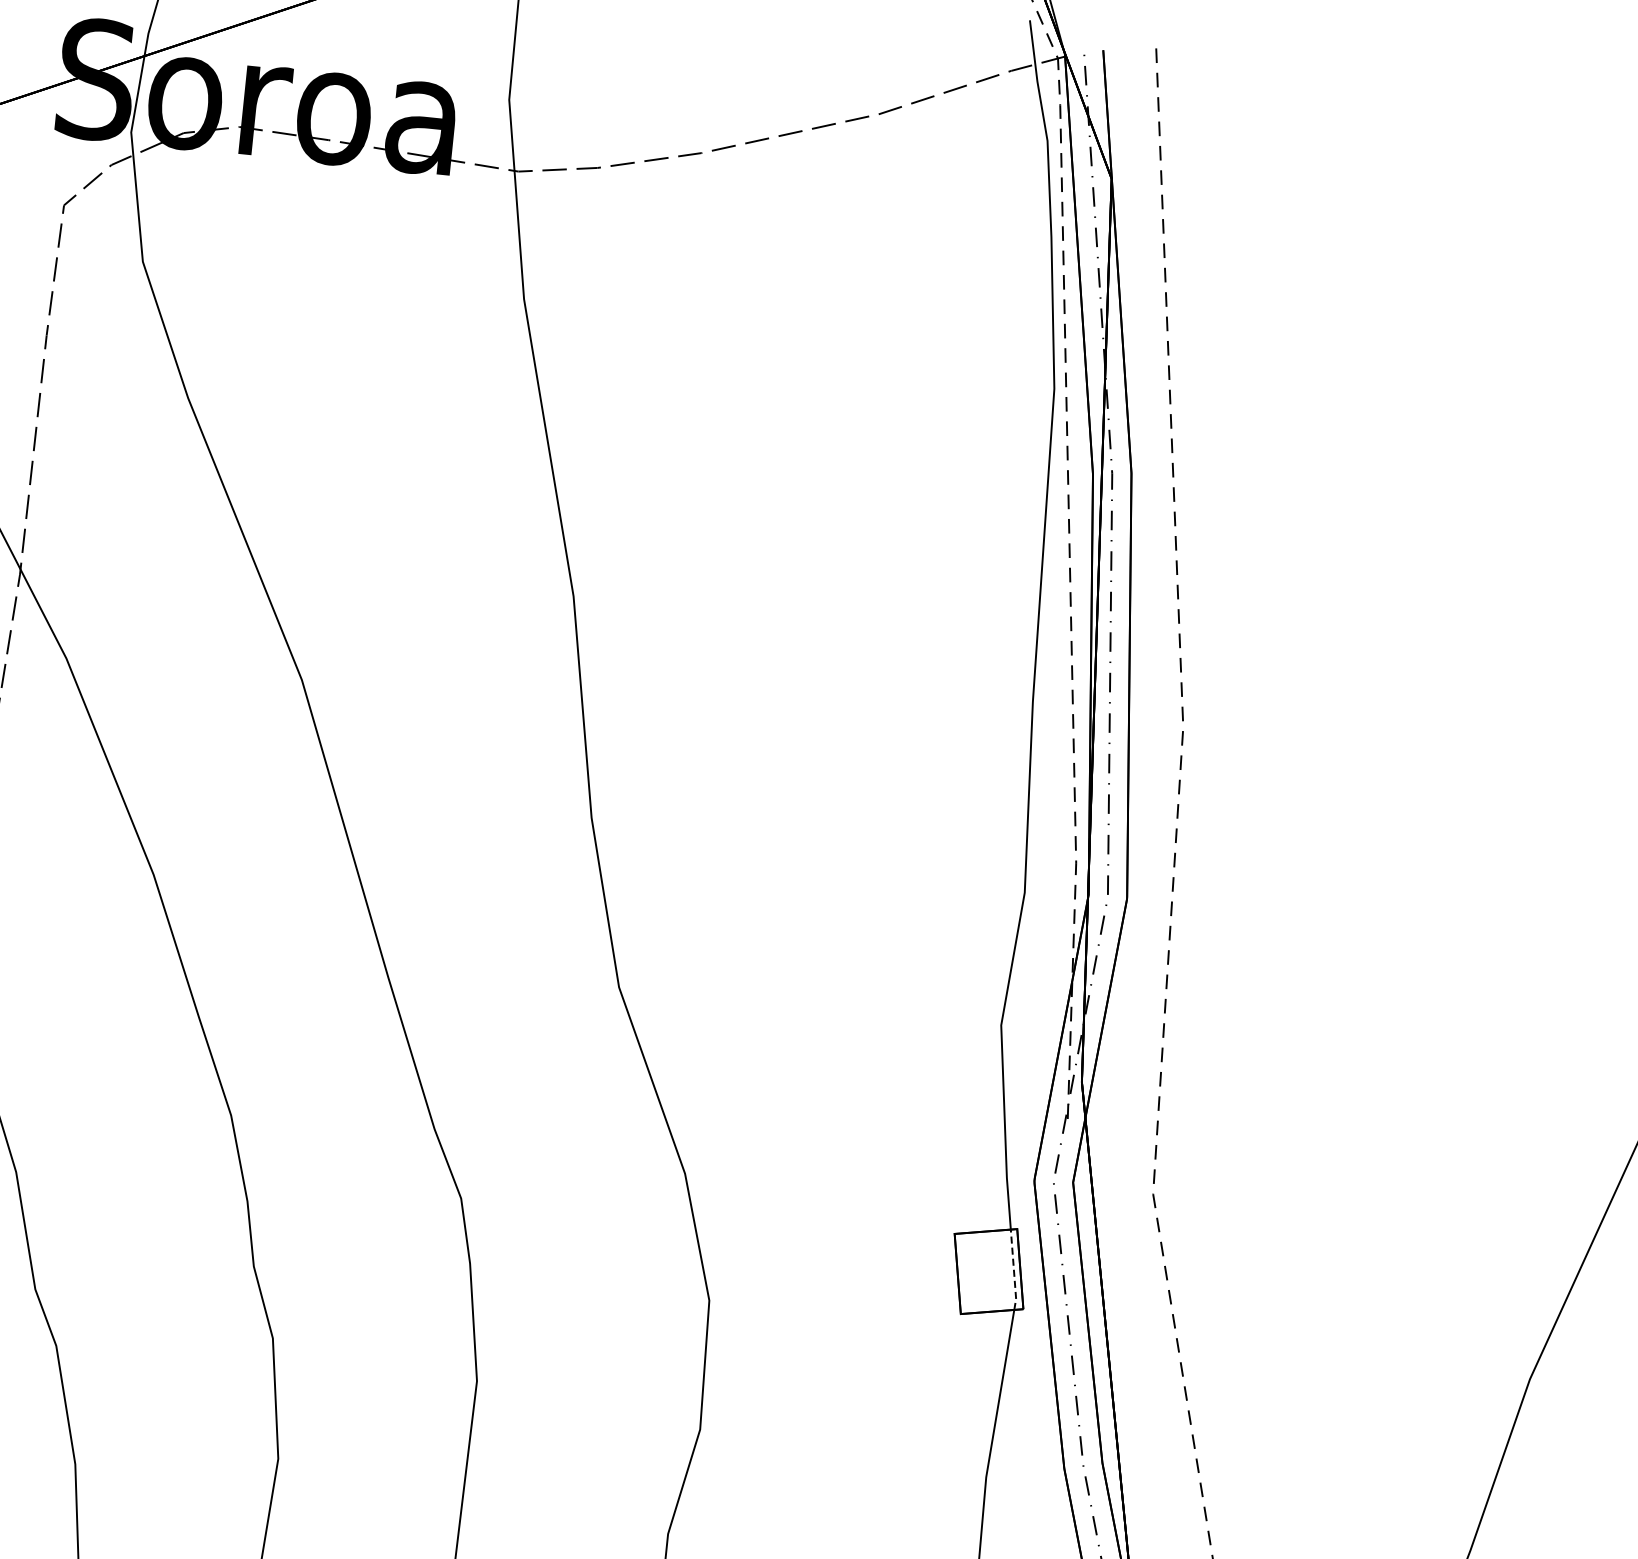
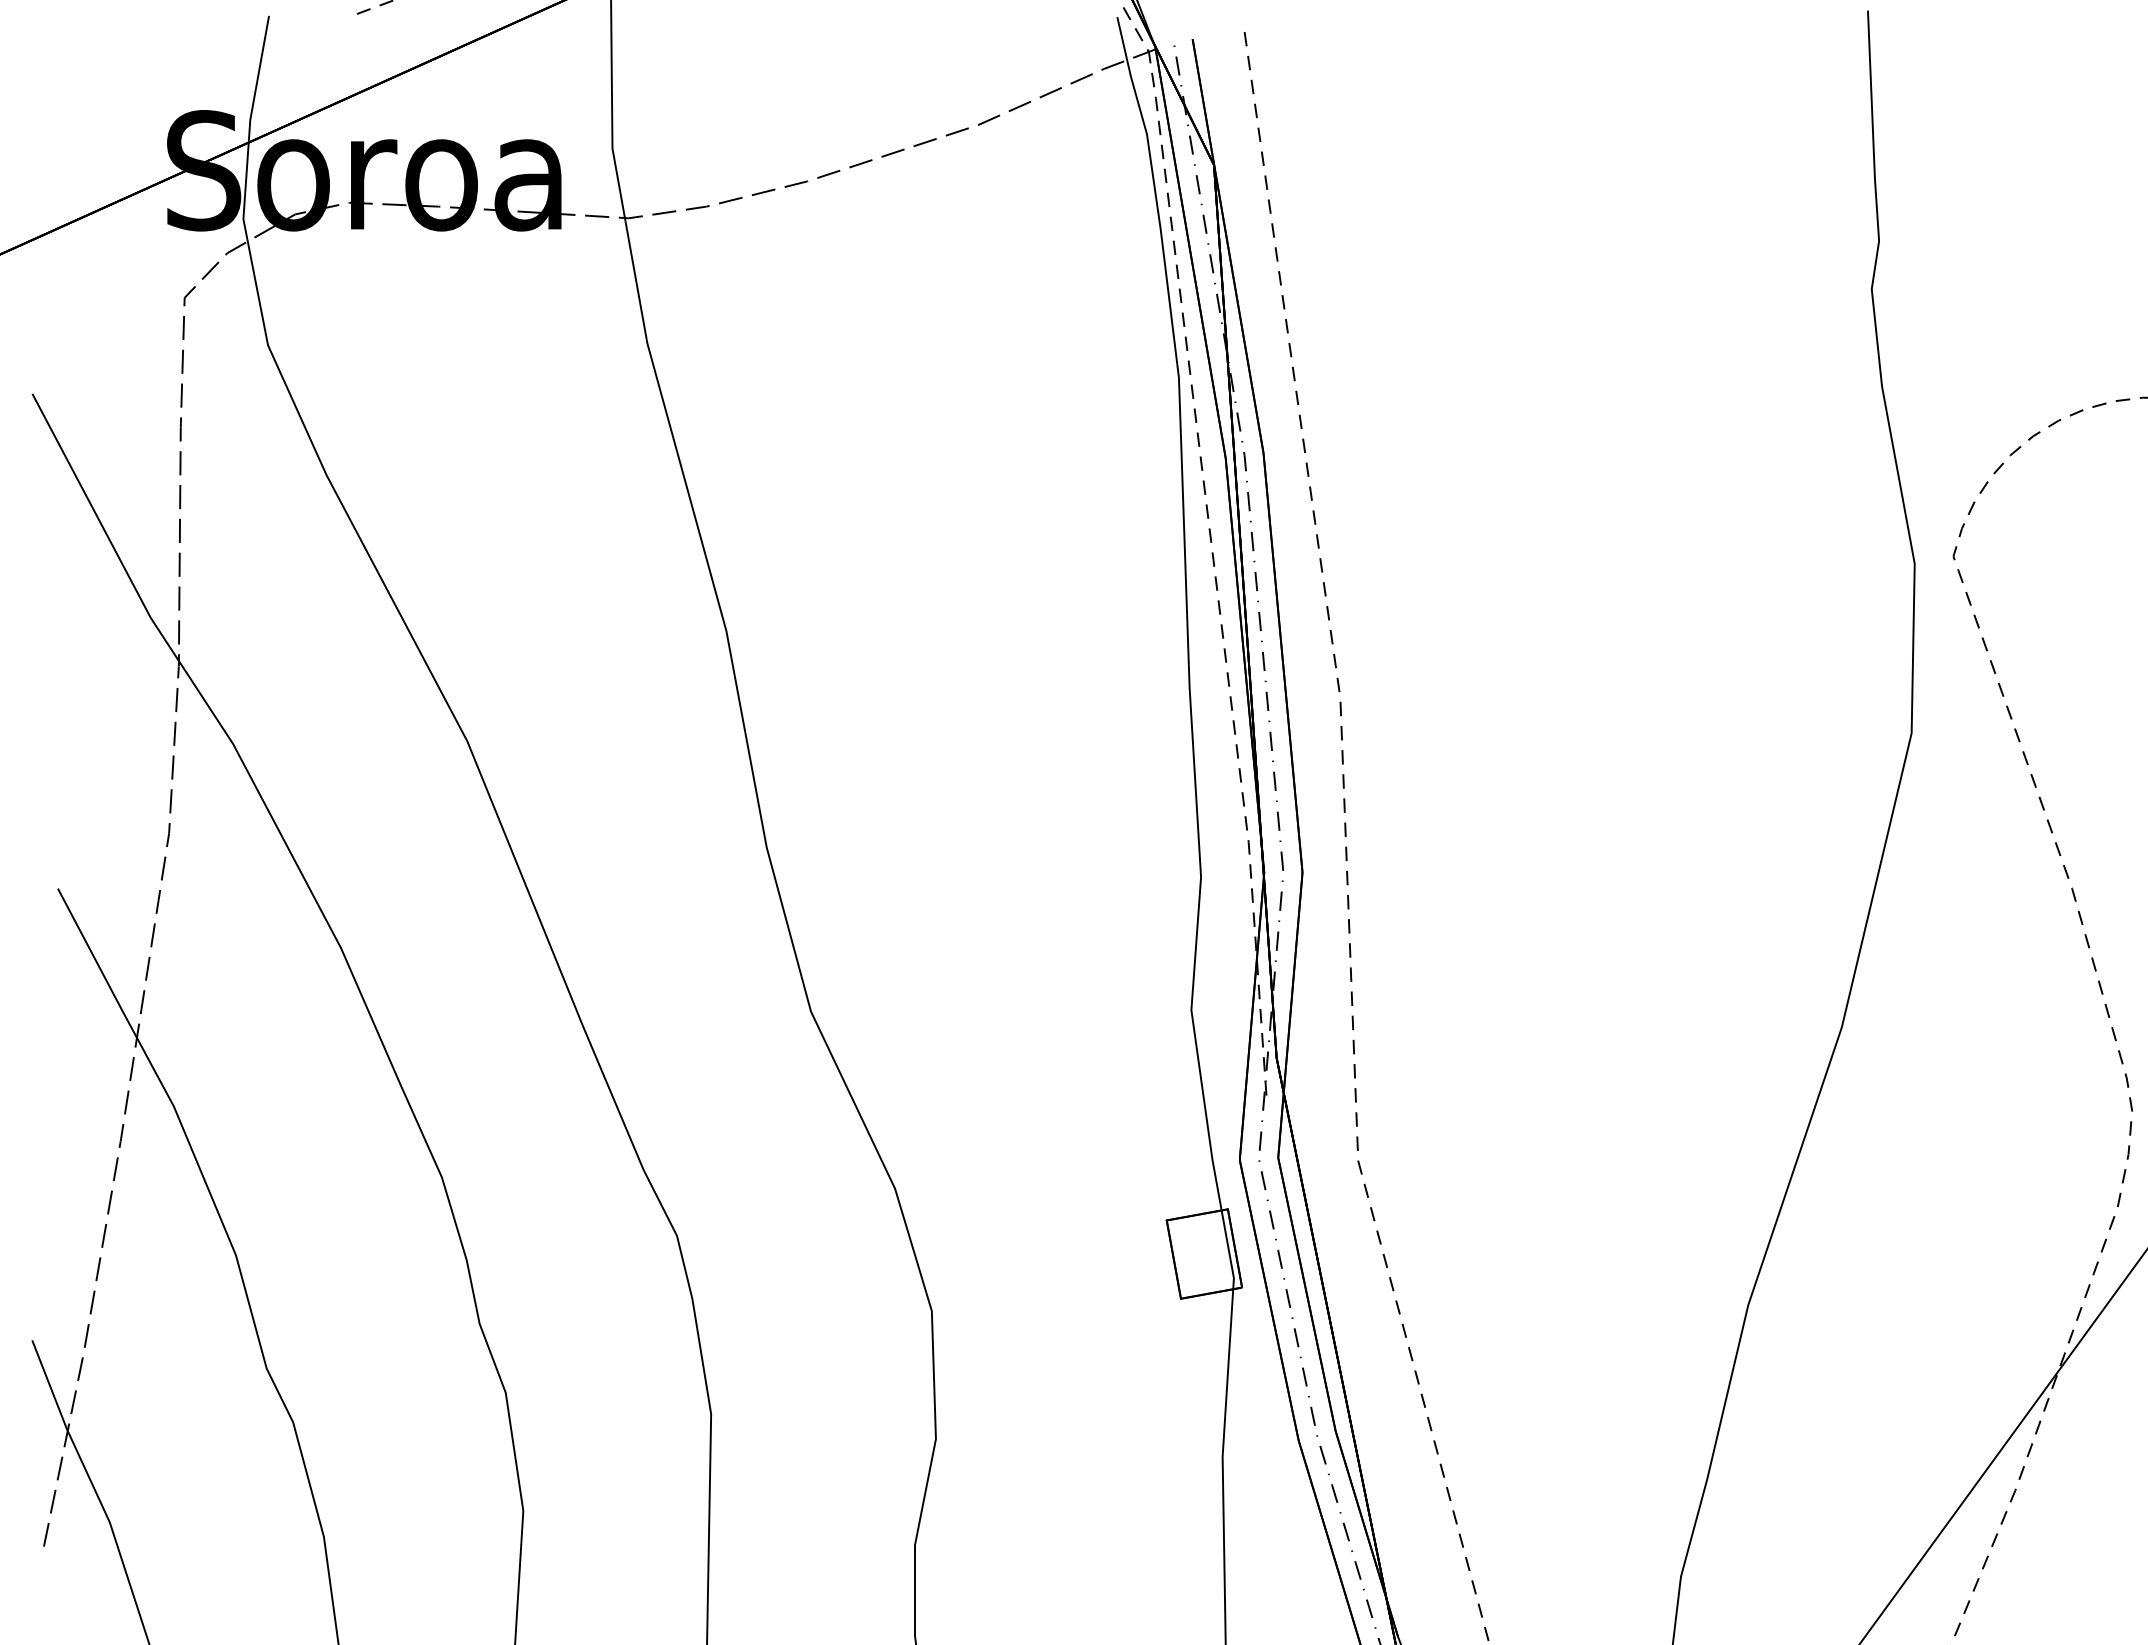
line: (1013, 1270) -> (1228, 1250), dashed -> solid

